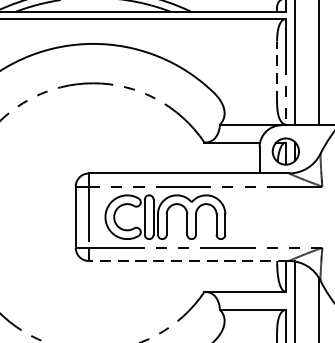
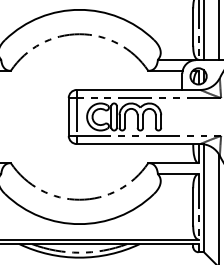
line: (277, 72) -> (193, 27), dashed -> solid
line: (188, 261) -> (138, 144), dashed -> solid

